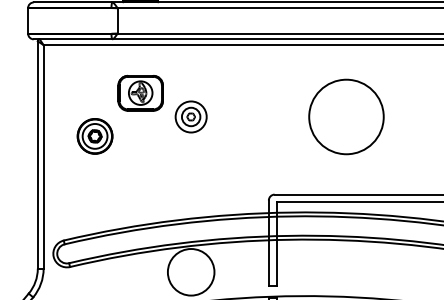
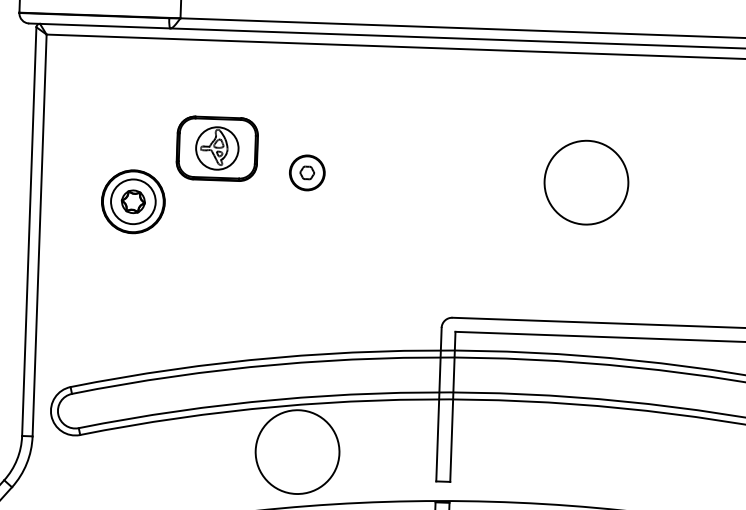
part: (140, 92) -> (217, 147), moved
circle: (190, 116) -> (306, 172), size x0.62
circle: (346, 116) -> (586, 181), size x0.62

